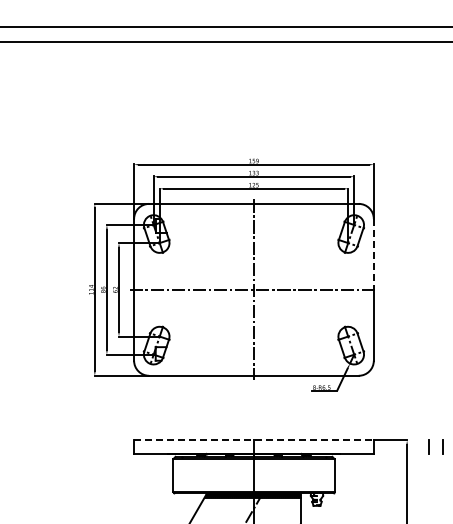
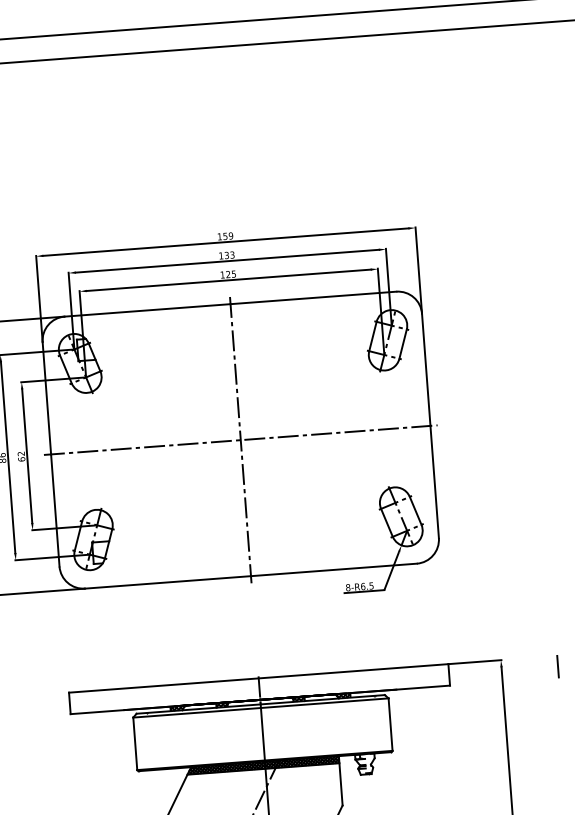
line: (373, 254) -> (425, 370), dashed -> solid
line: (253, 440) -> (257, 678), dashed -> solid
line: (428, 446) -> (535, 667), removed

